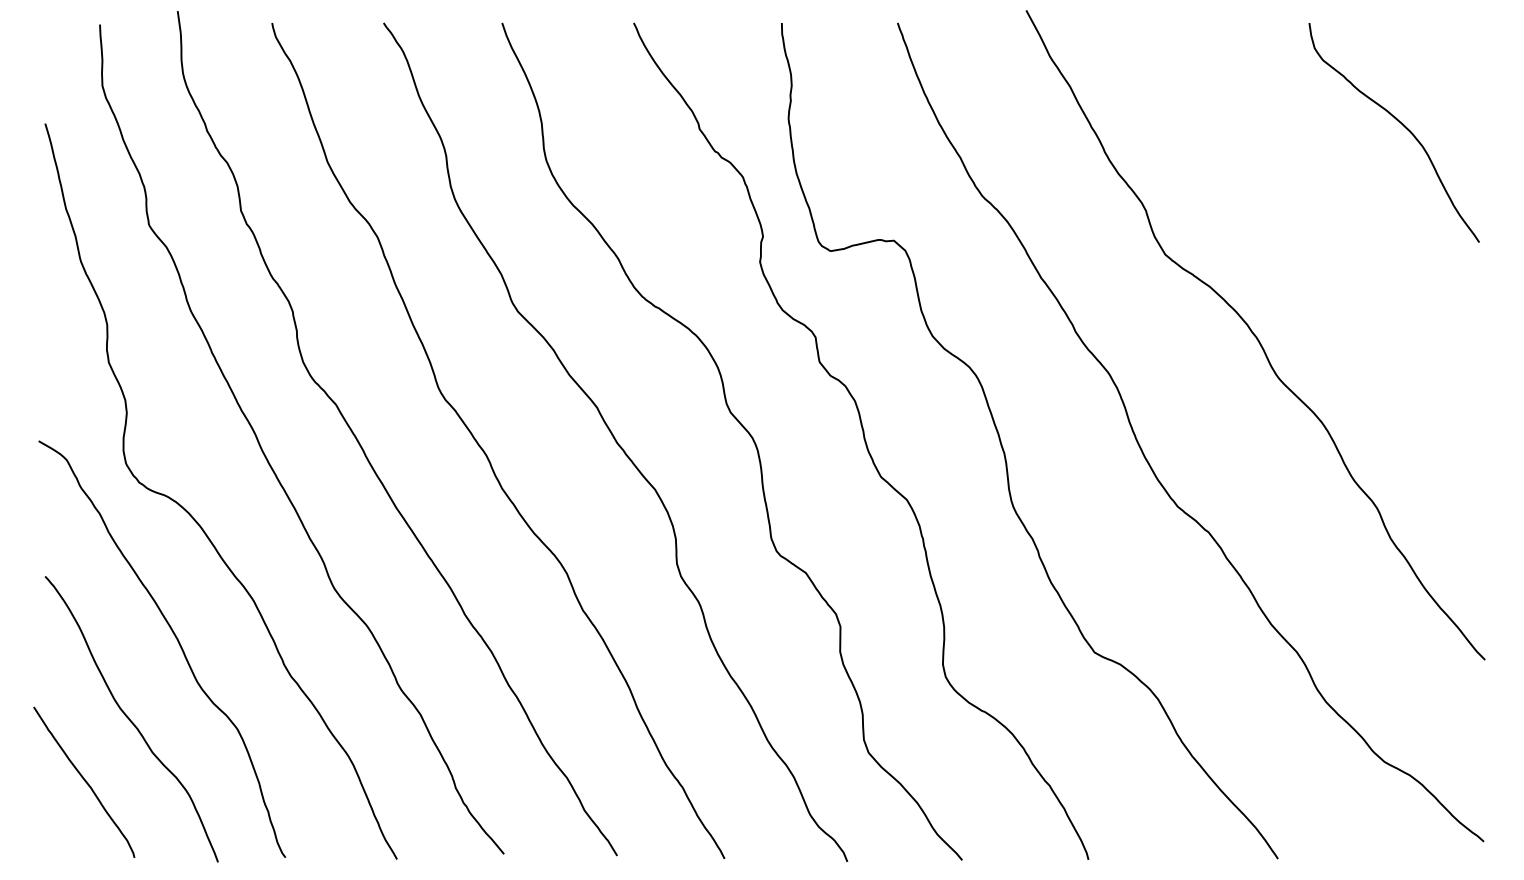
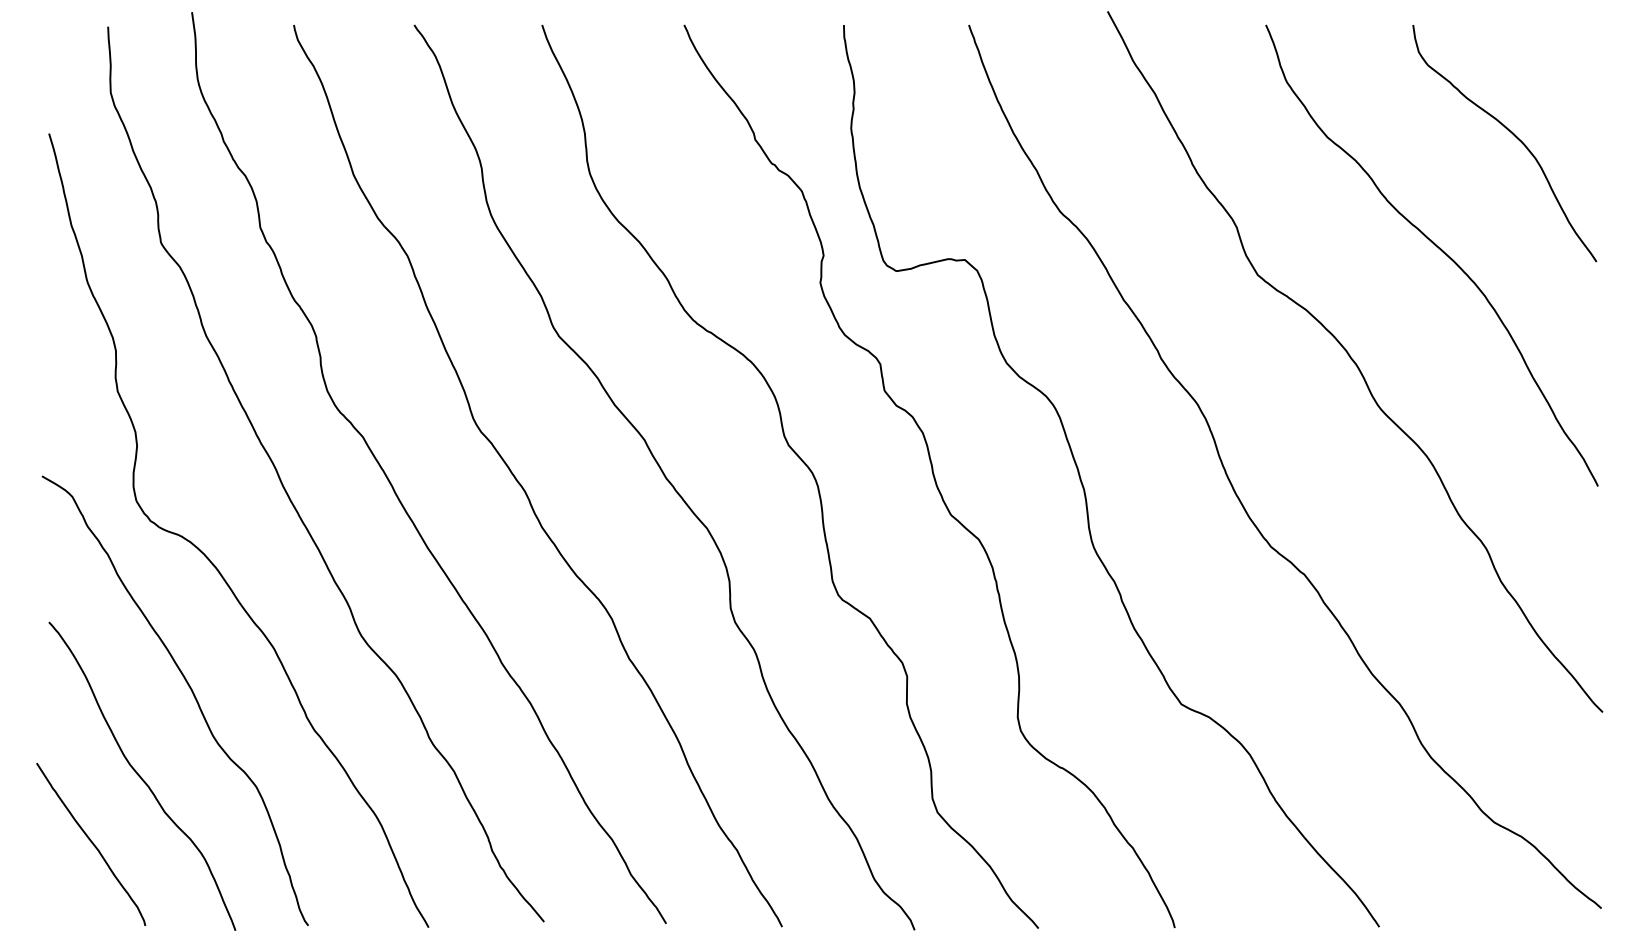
curve: (1330, 229) -> (1436, 247), added

